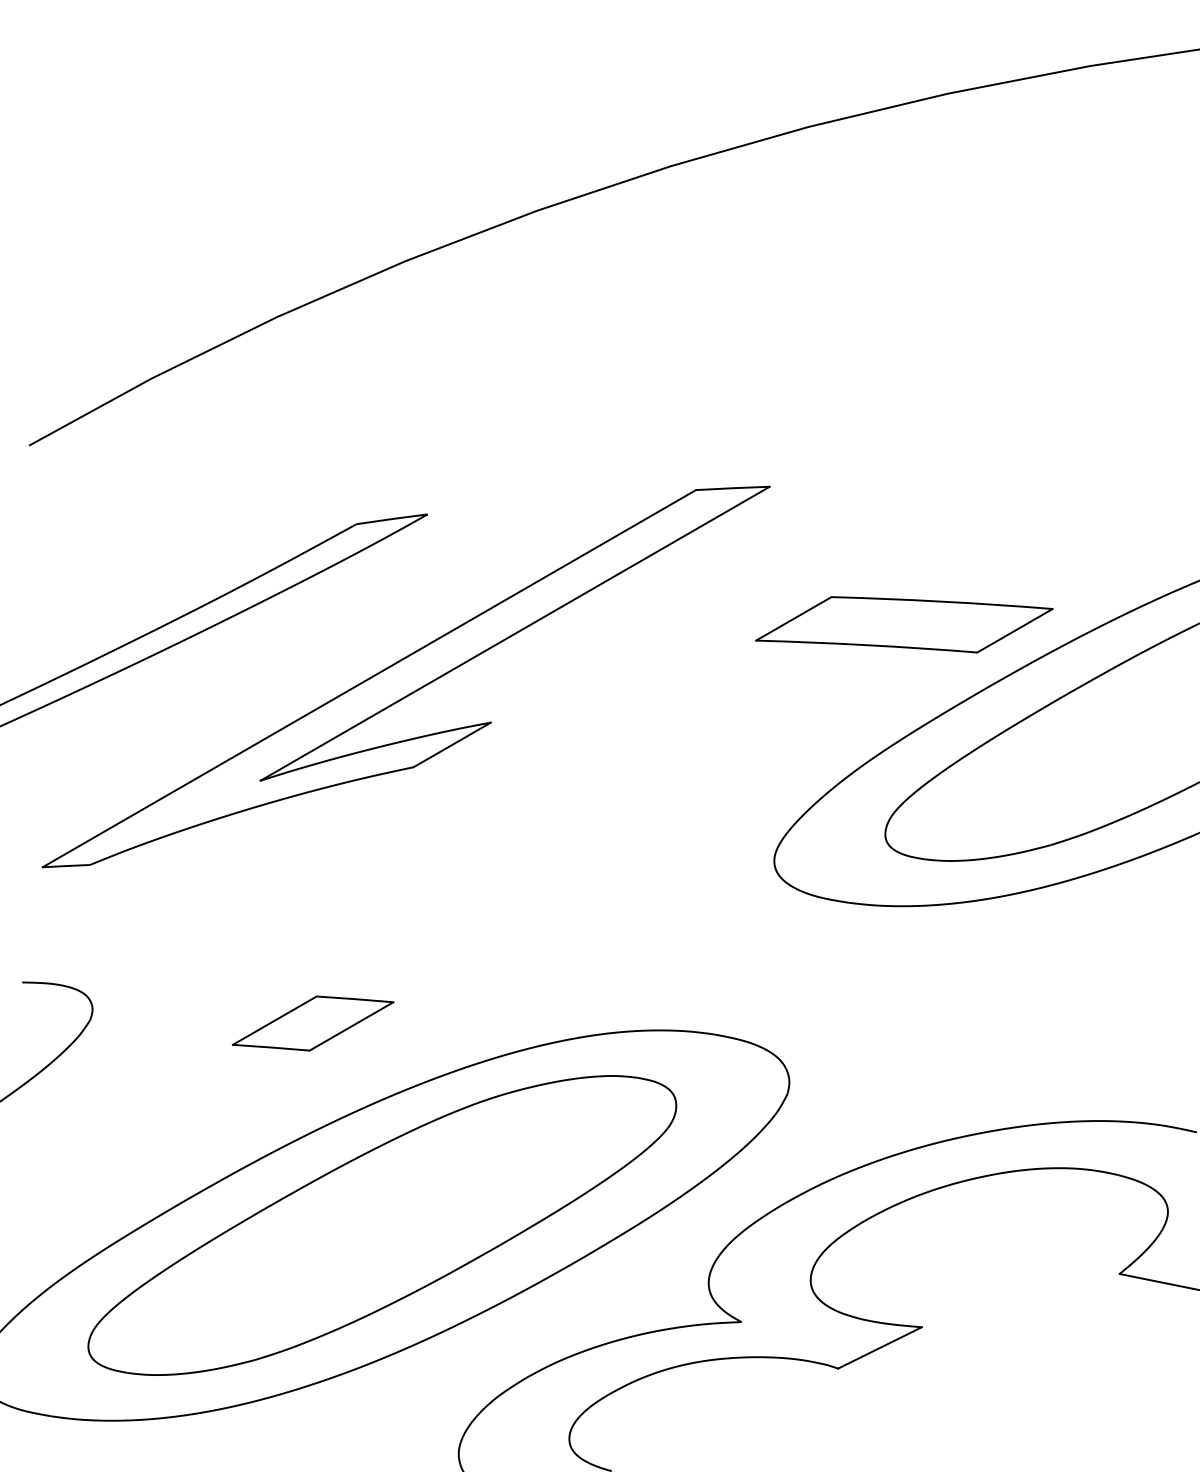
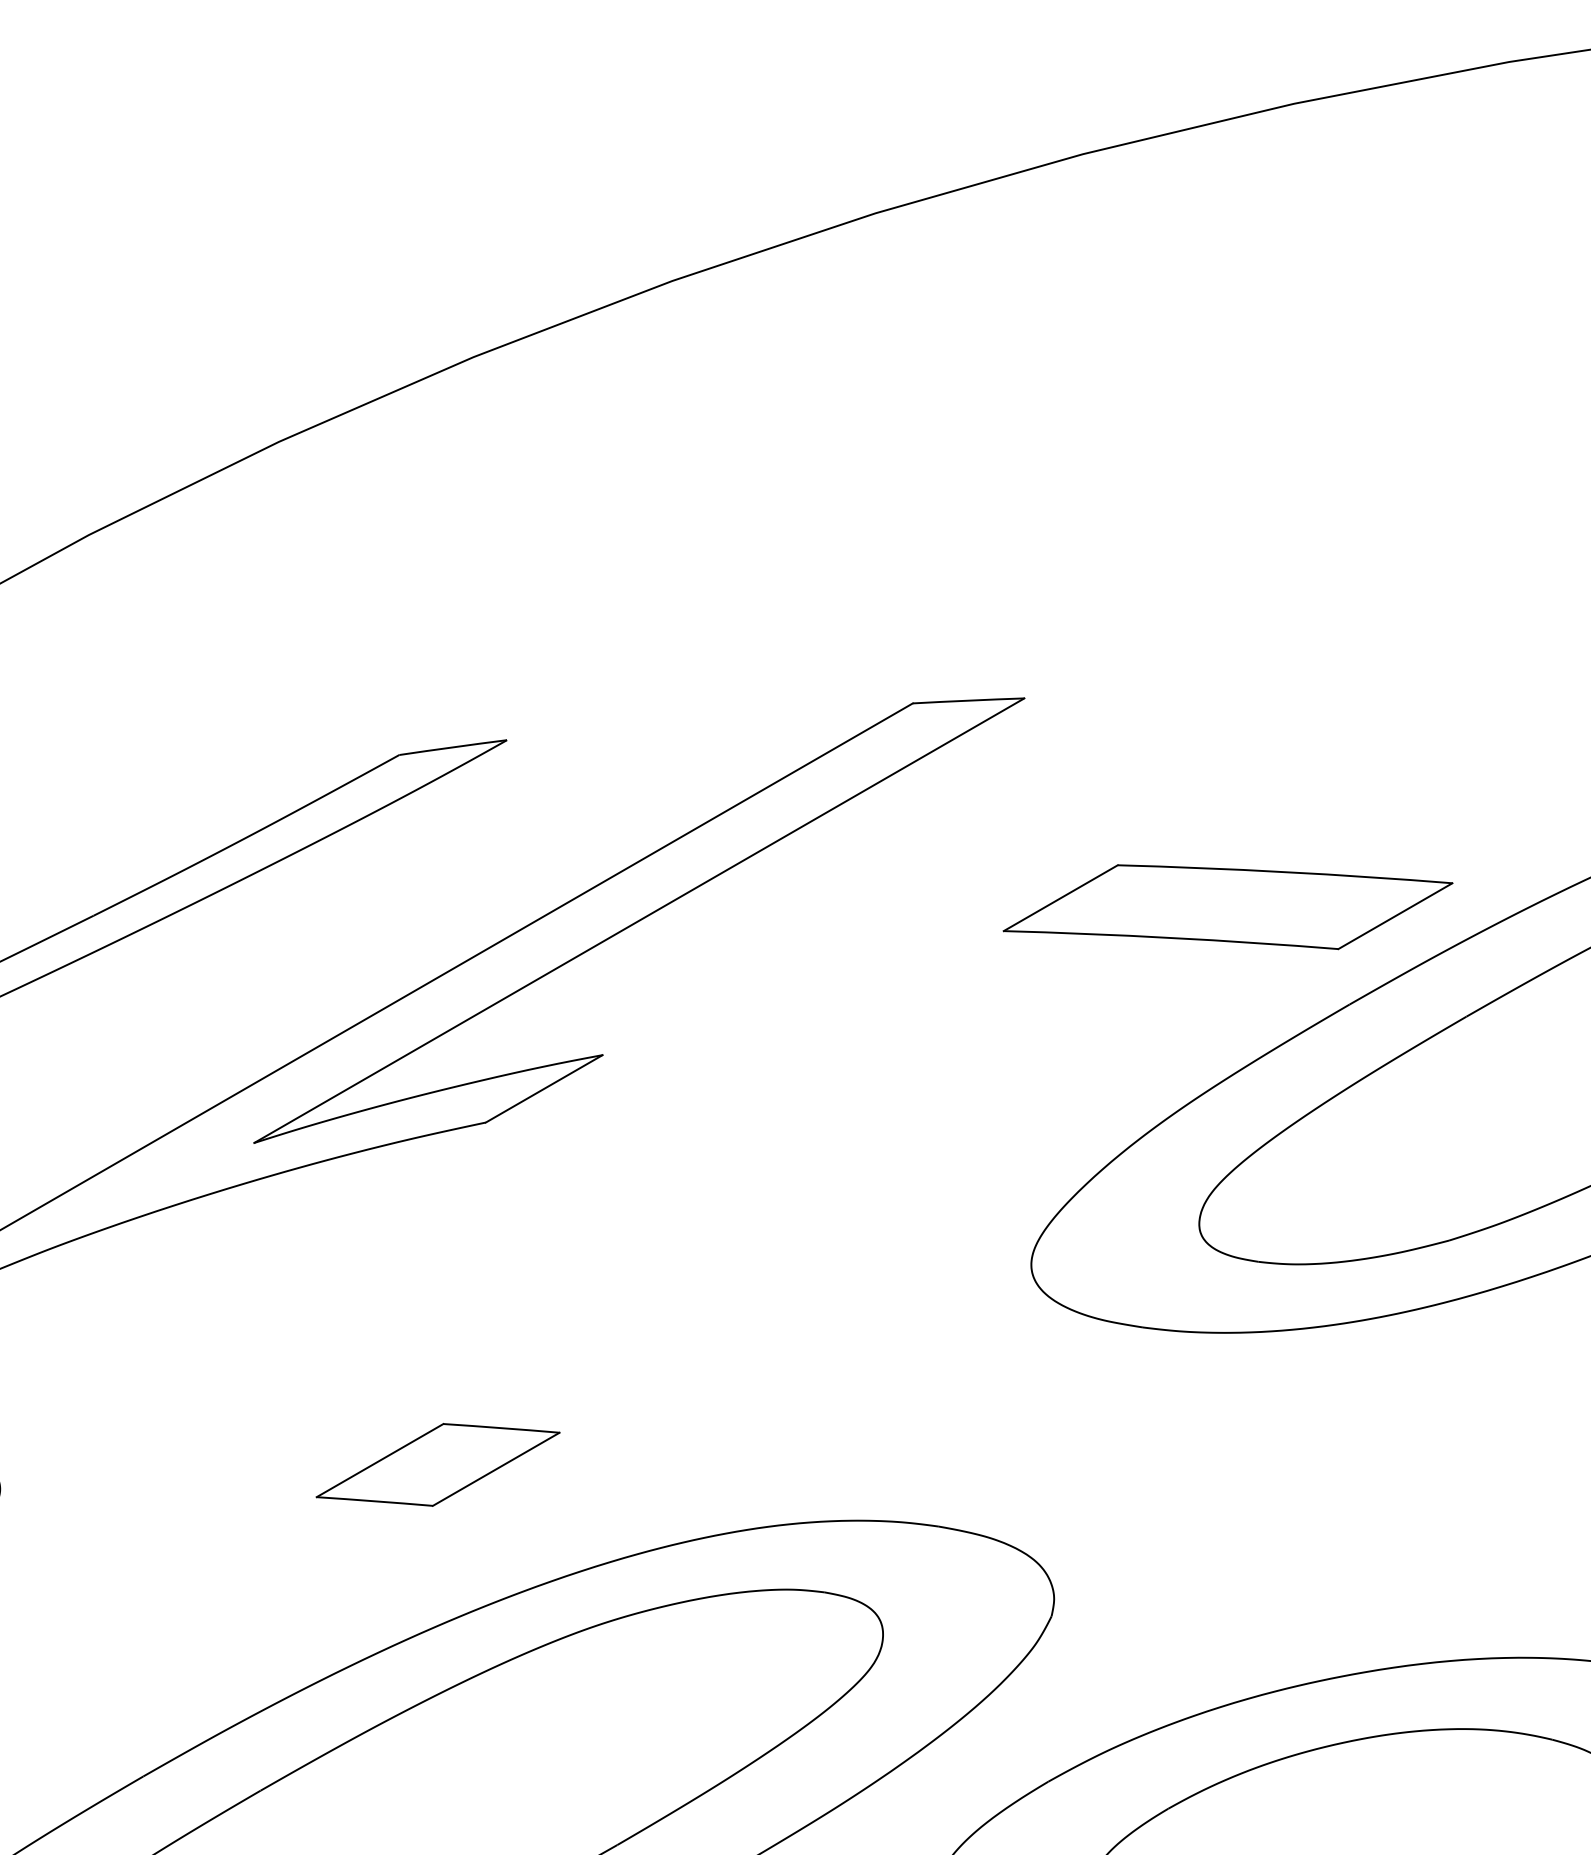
part: (312, 1023) -> (437, 1464), moved

